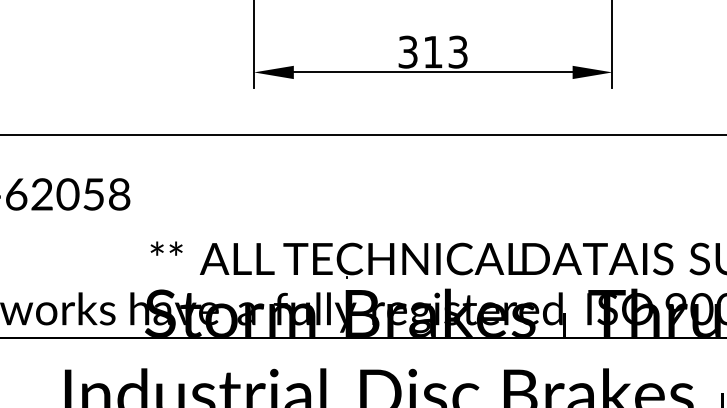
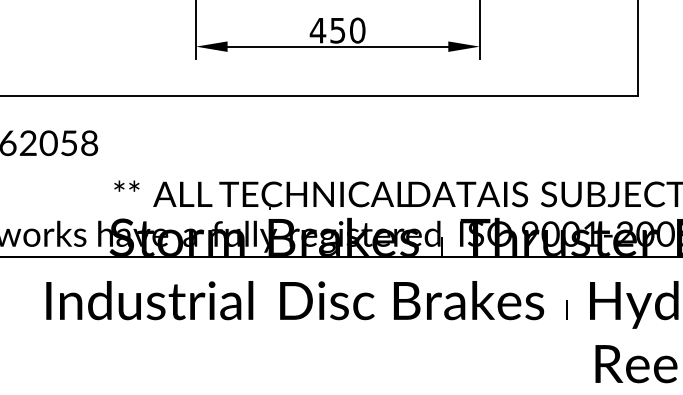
text: (432, 52) -> (337, 30), 313 -> 450

